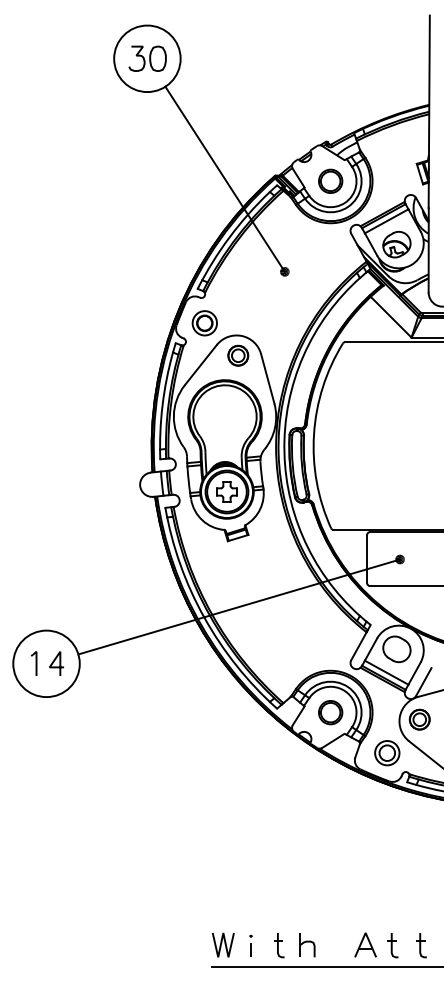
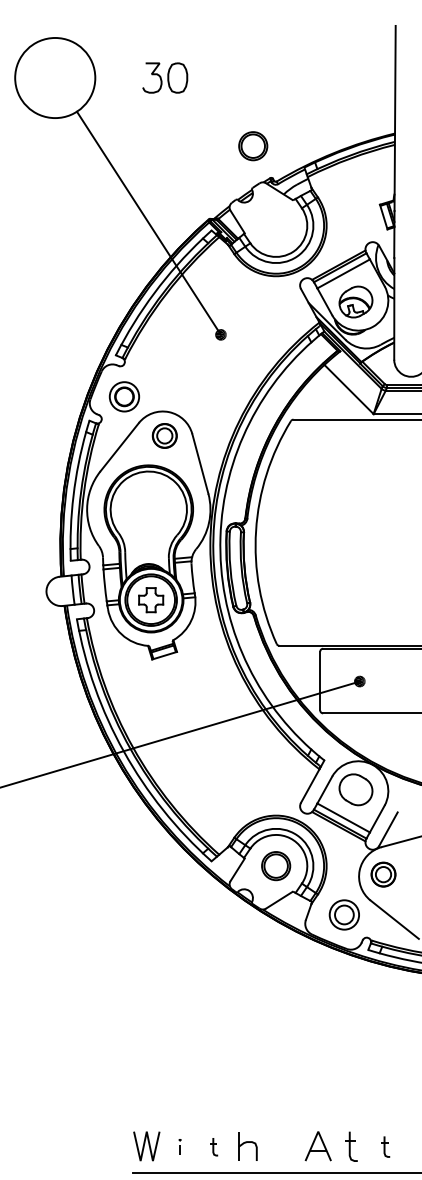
part: (147, 58) -> (165, 77), moved
part: (330, 180) -> (253, 145), moved
part: (250, 945) -> (179, 1146), size x0.6
part: (279, 945) -> (214, 1146), size x0.6
part: (421, 945) -> (385, 1146), size x0.7

